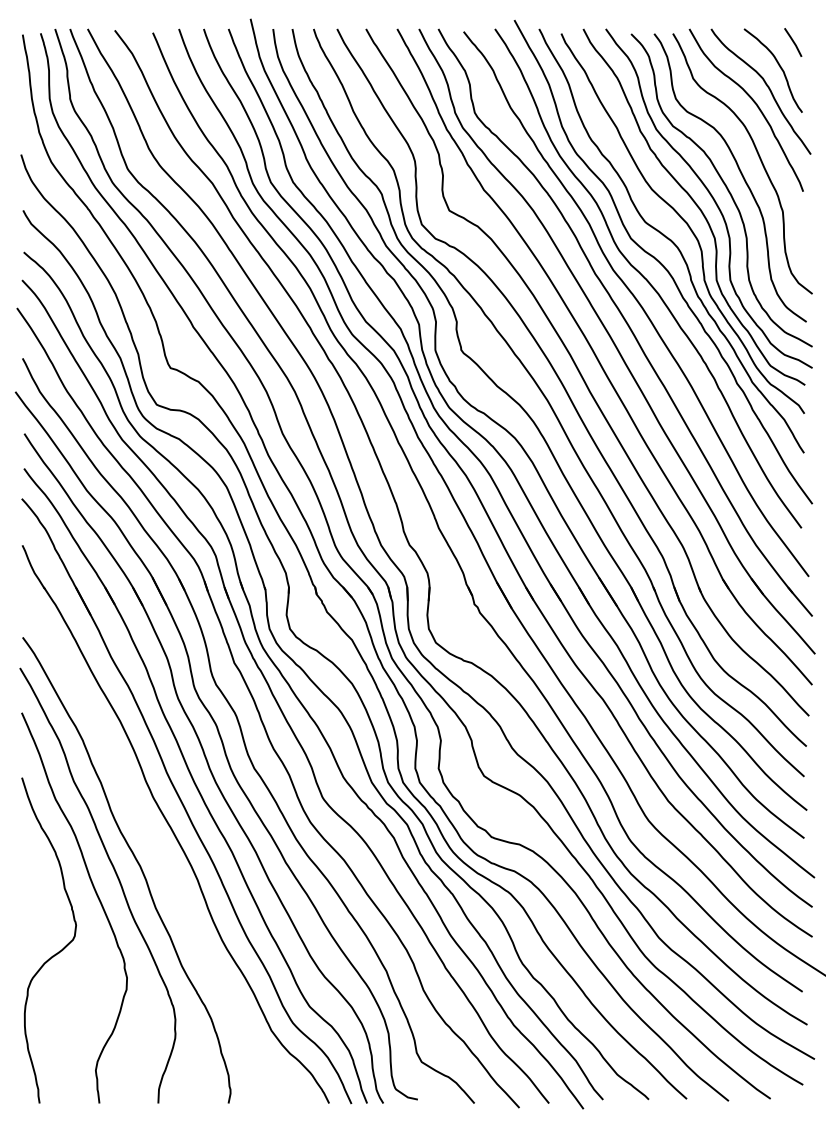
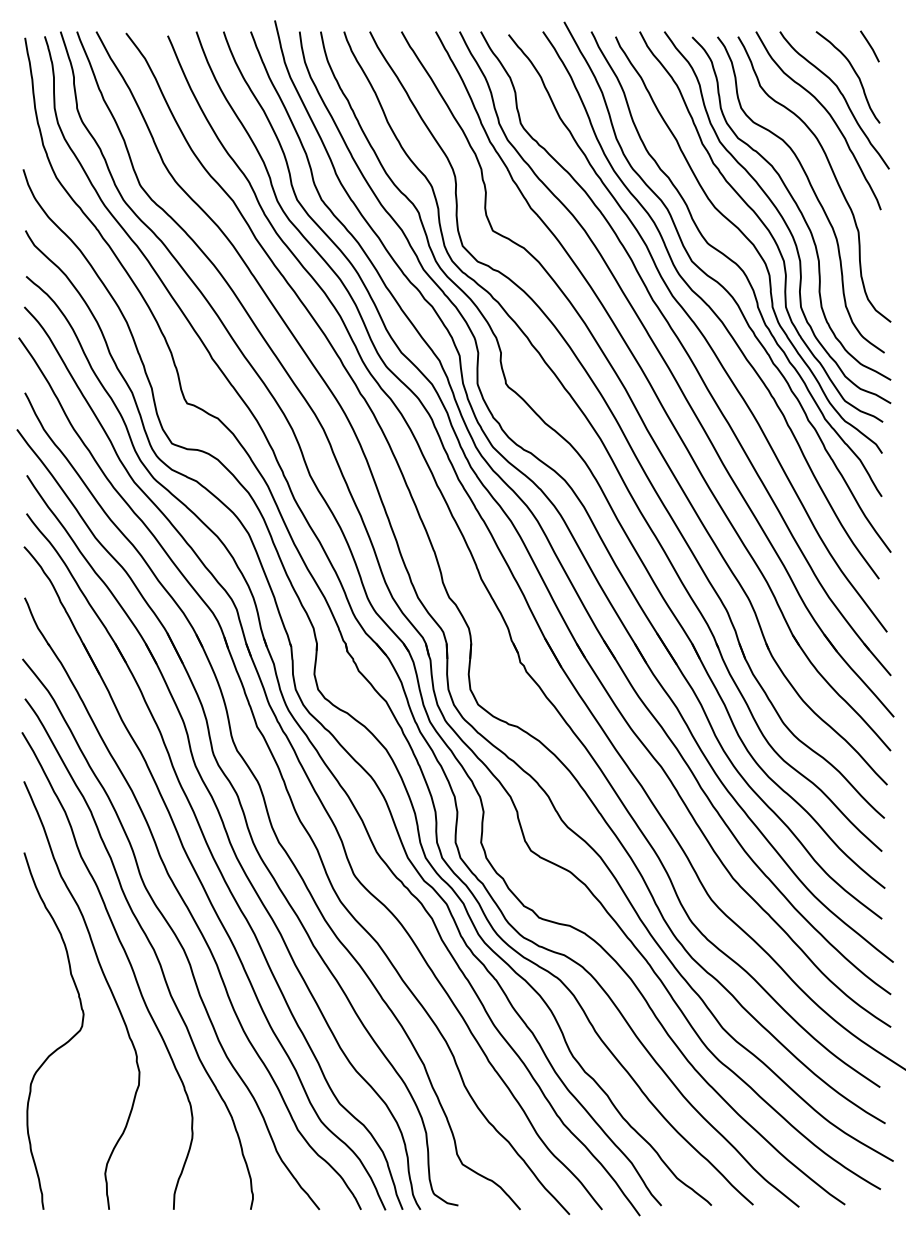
curve: (157, 850) -> (172, 932), added

